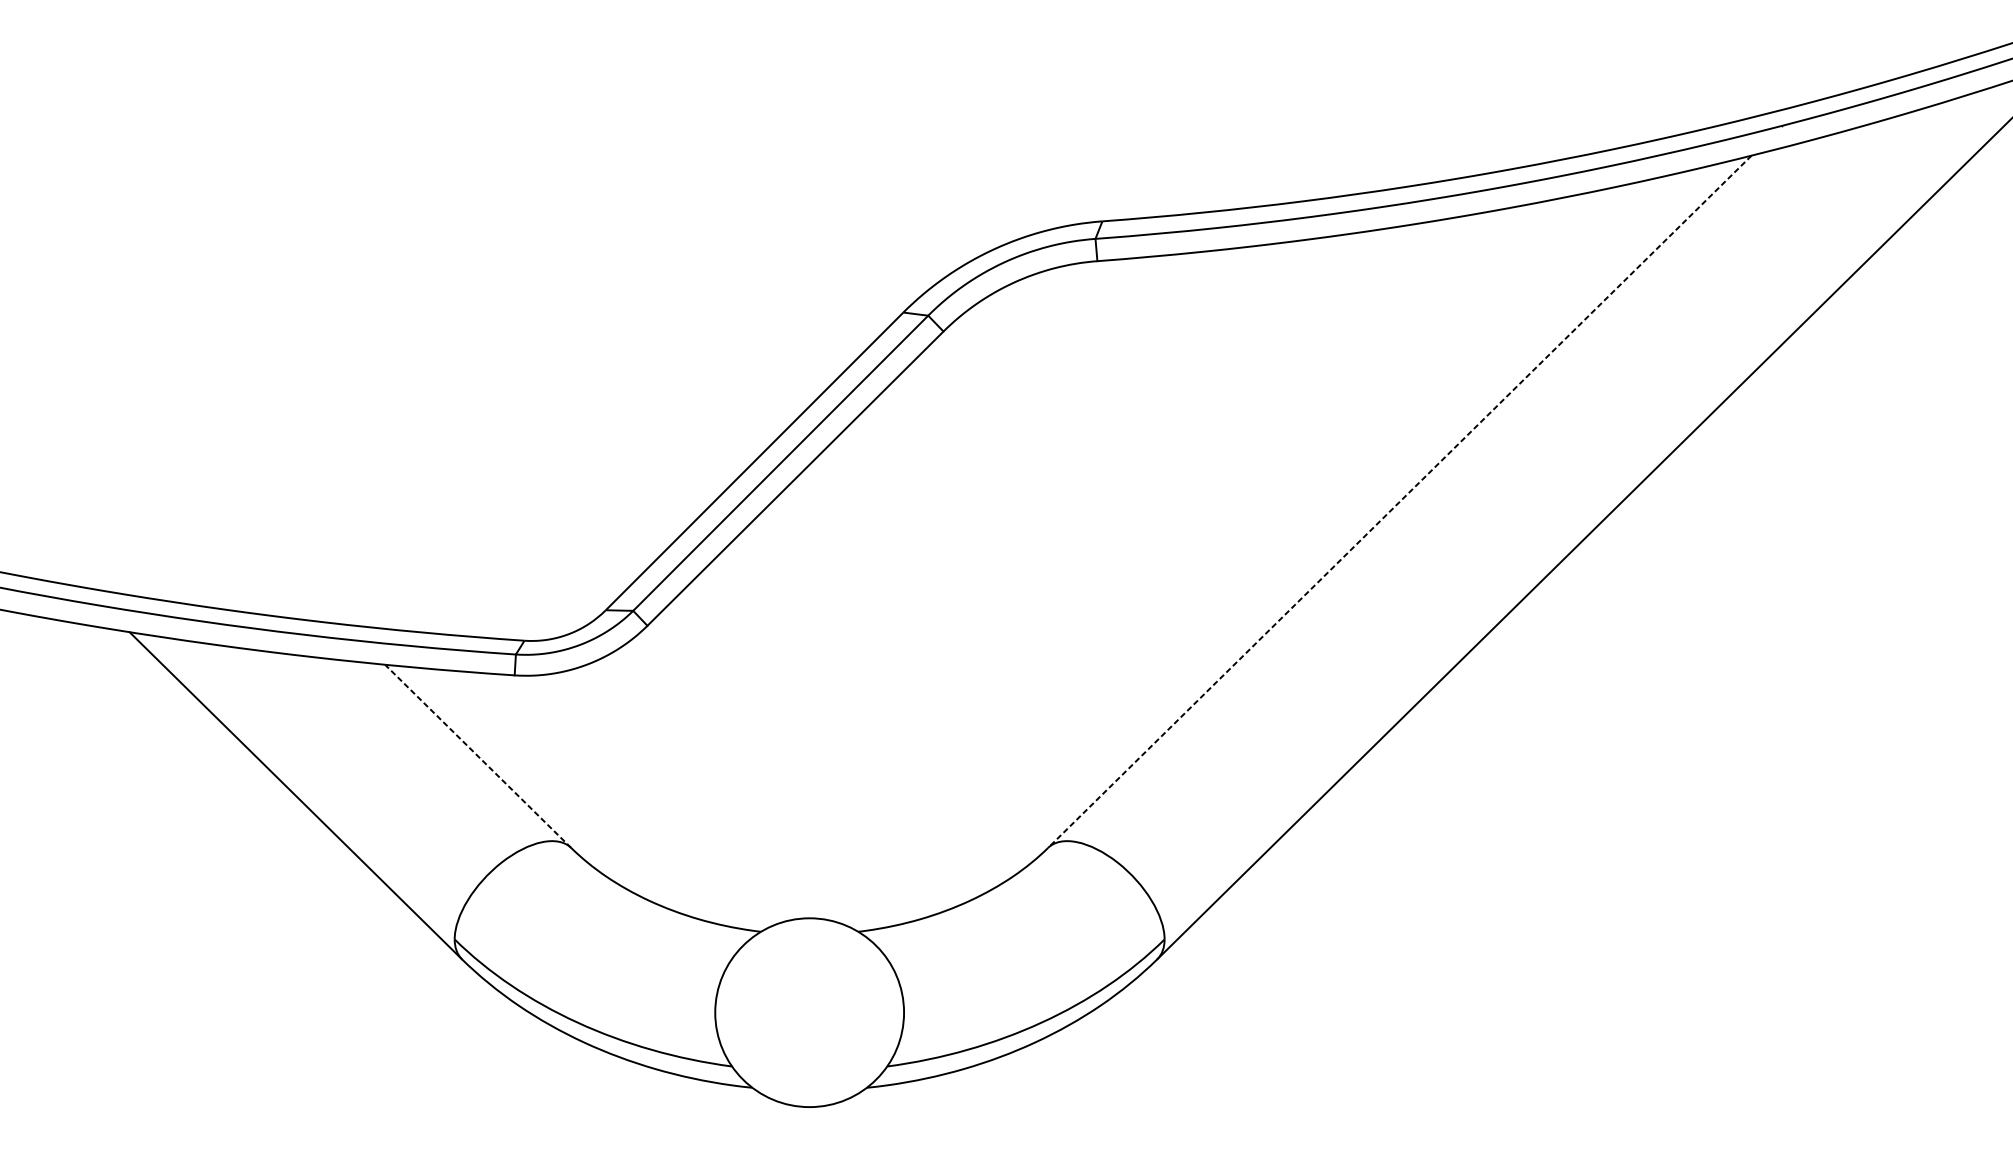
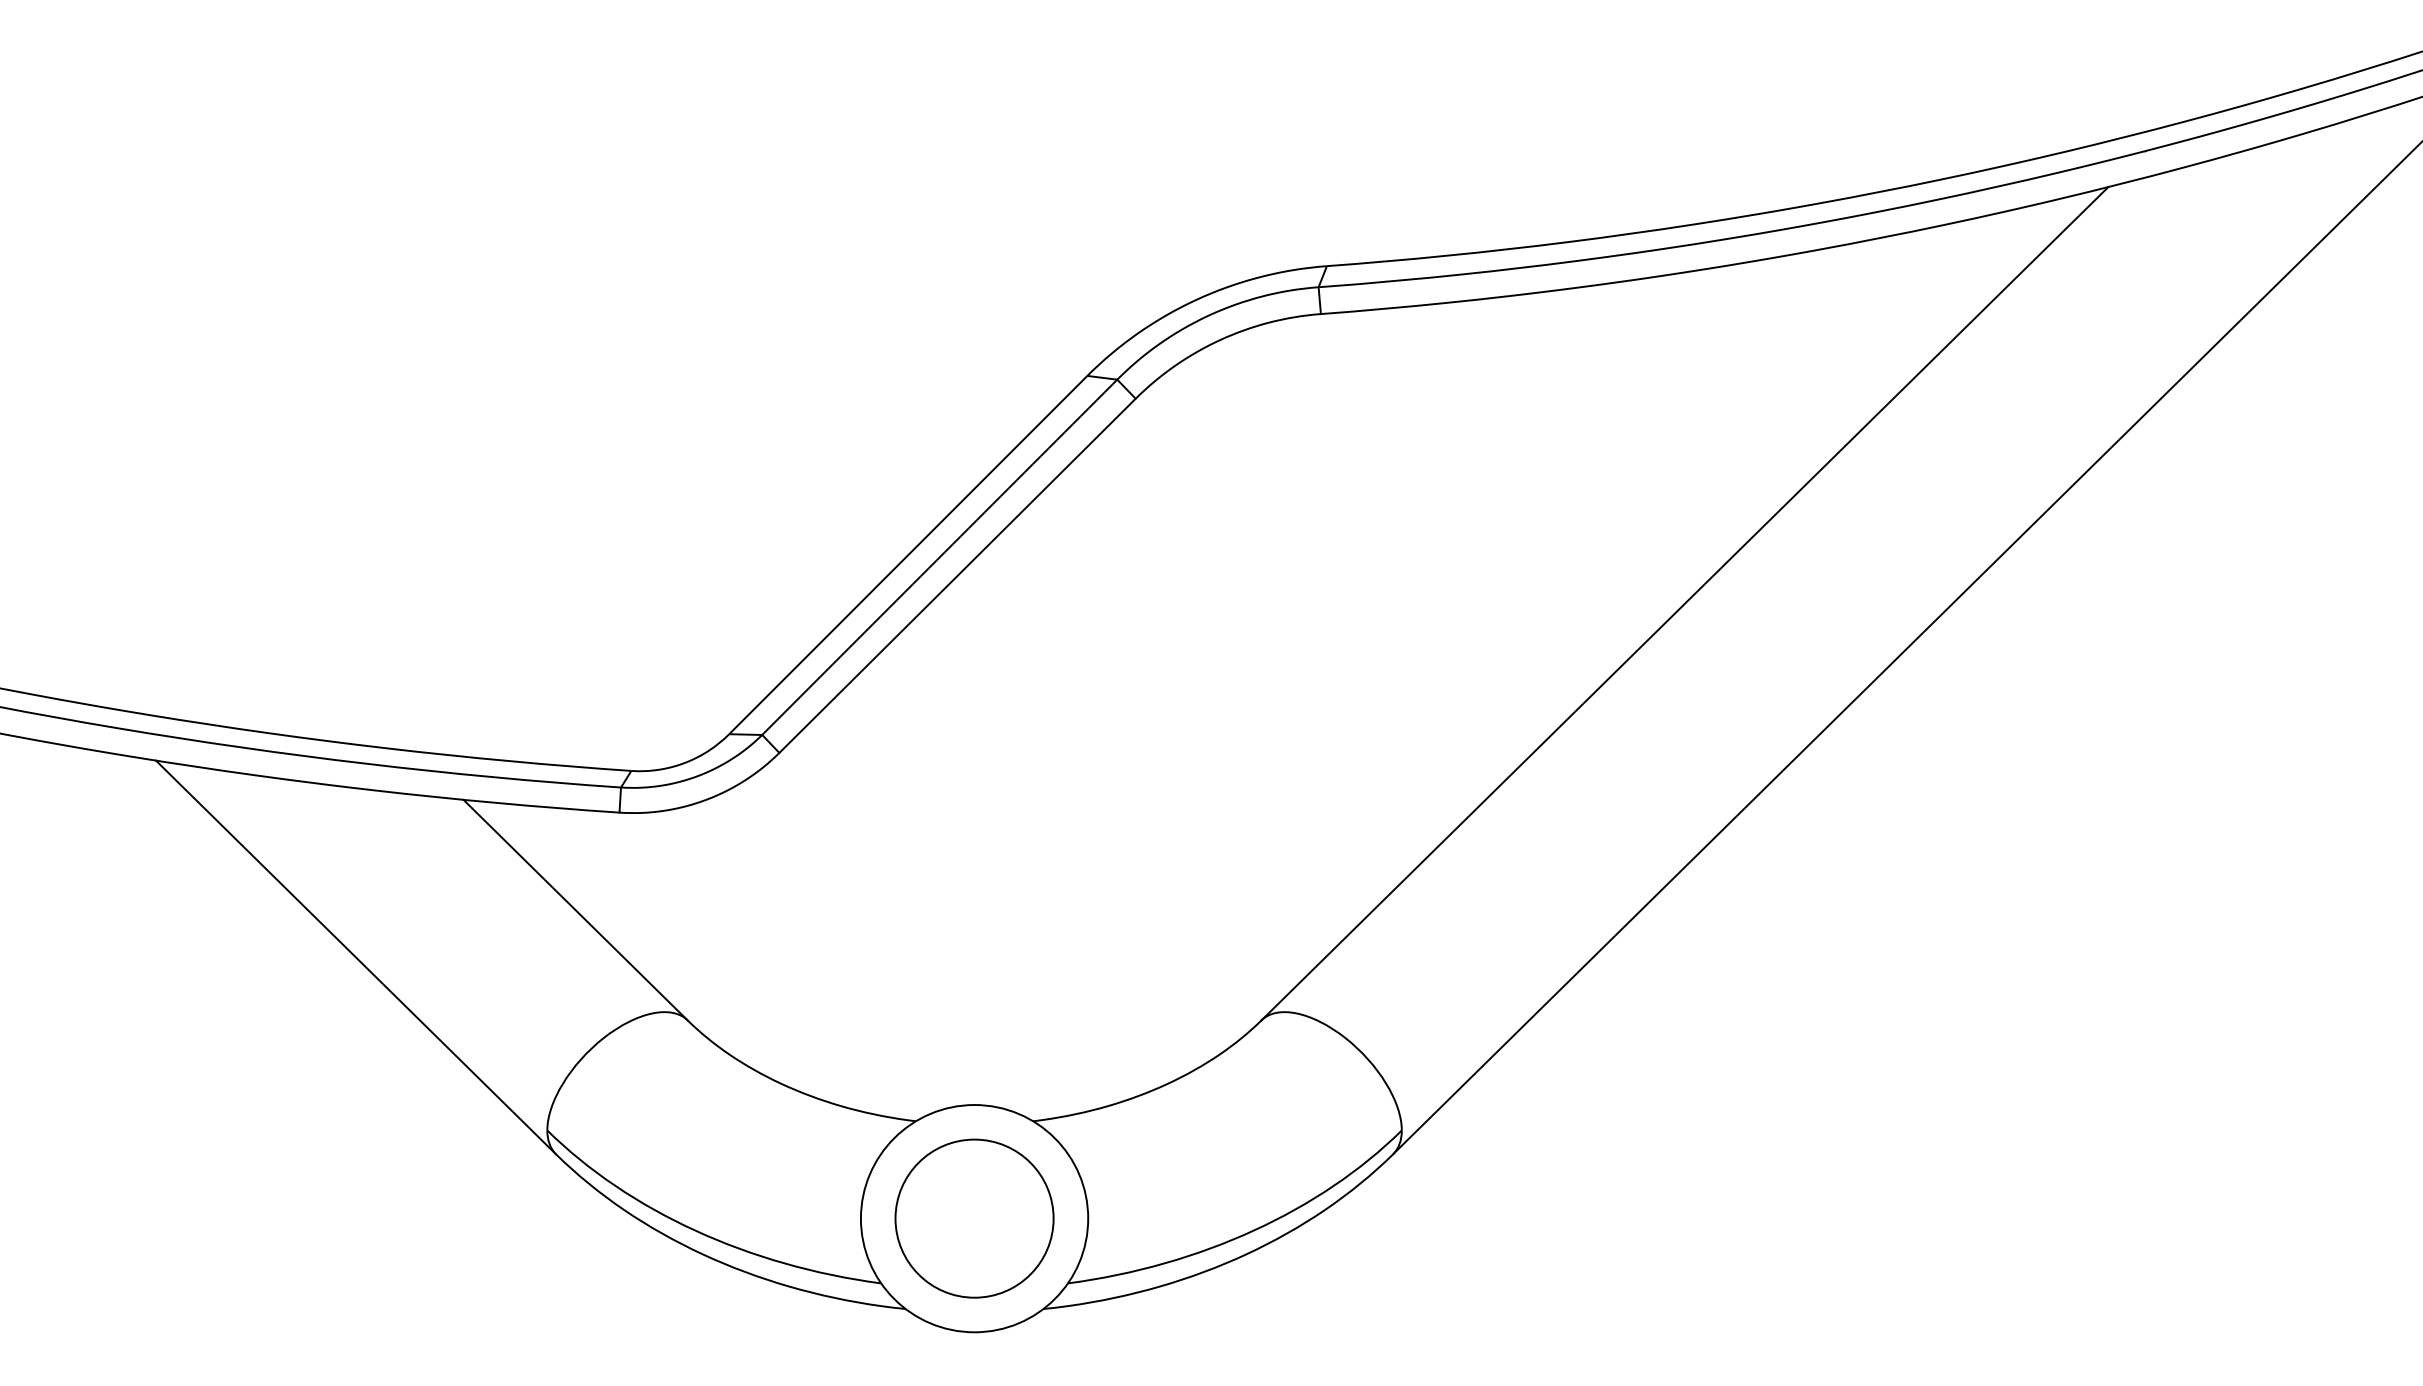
line: (1399, 502) -> (1684, 604), dashed -> solid
line: (478, 755) -> (575, 909), dashed -> solid
circle: (809, 1012) -> (974, 1218), added

